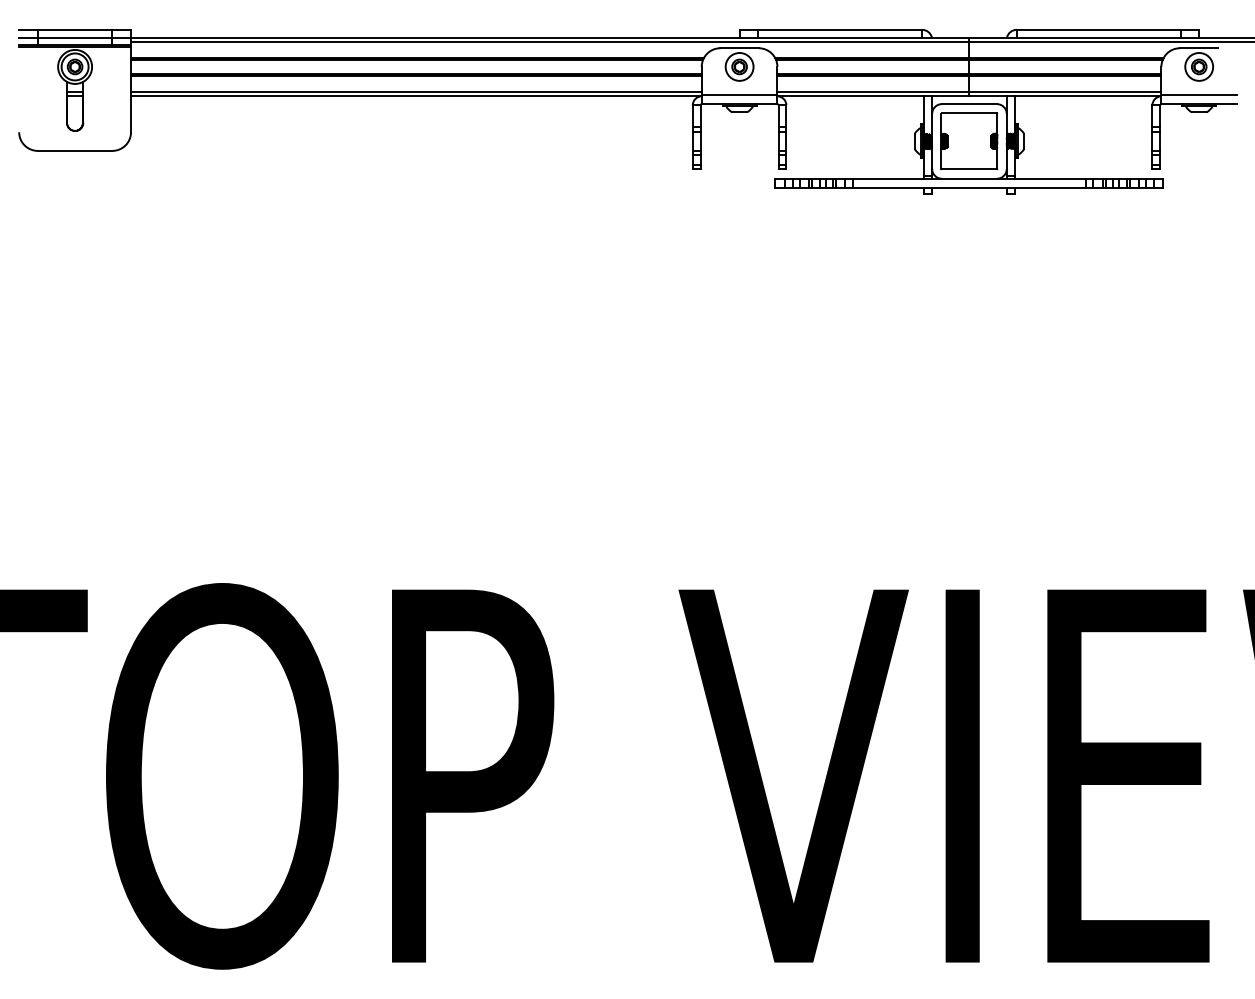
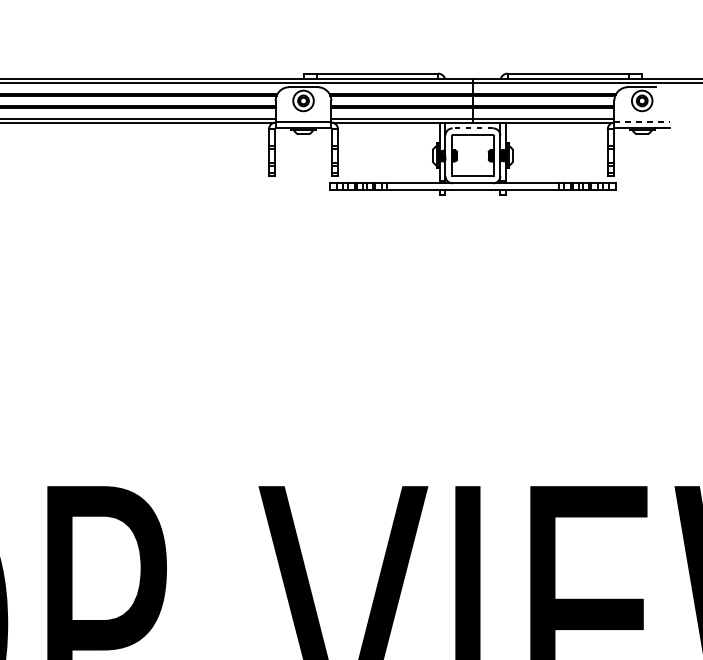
line: (1199, 95) -> (642, 122), solid -> dashed
line: (969, 104) -> (472, 128), solid -> dashed

